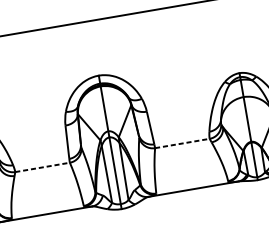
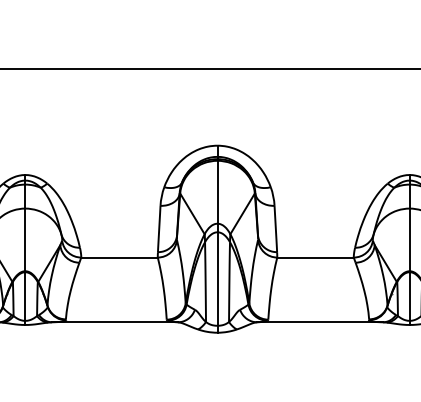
line: (183, 143) -> (316, 257), dashed -> solid
line: (43, 167) -> (120, 257), dashed -> solid

